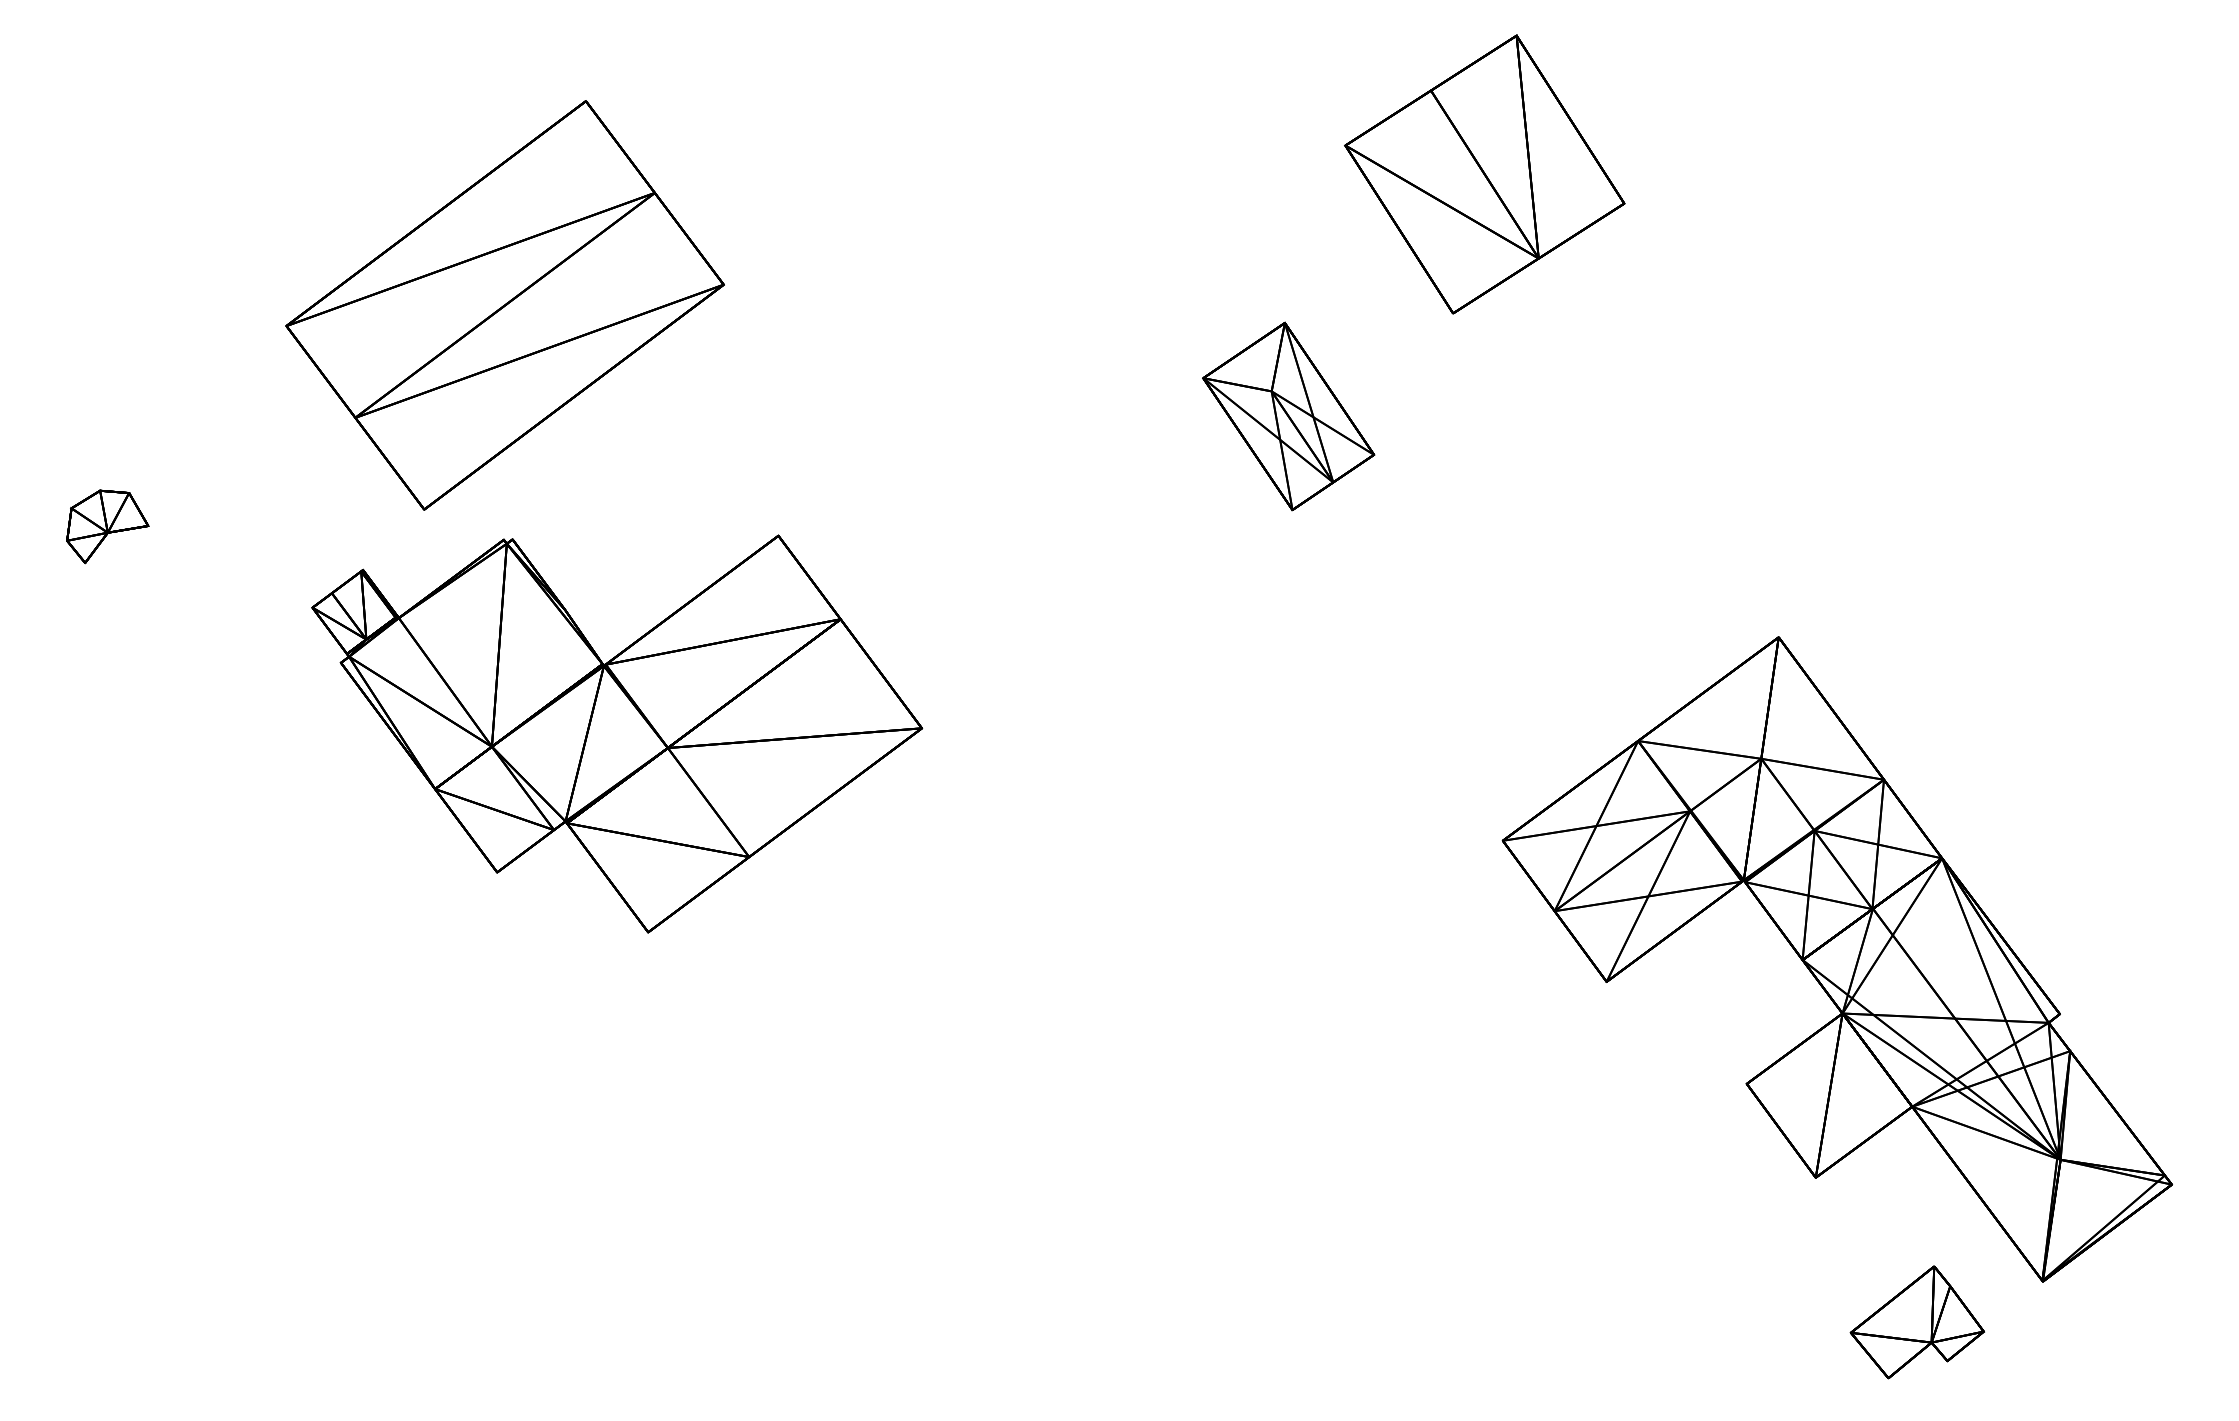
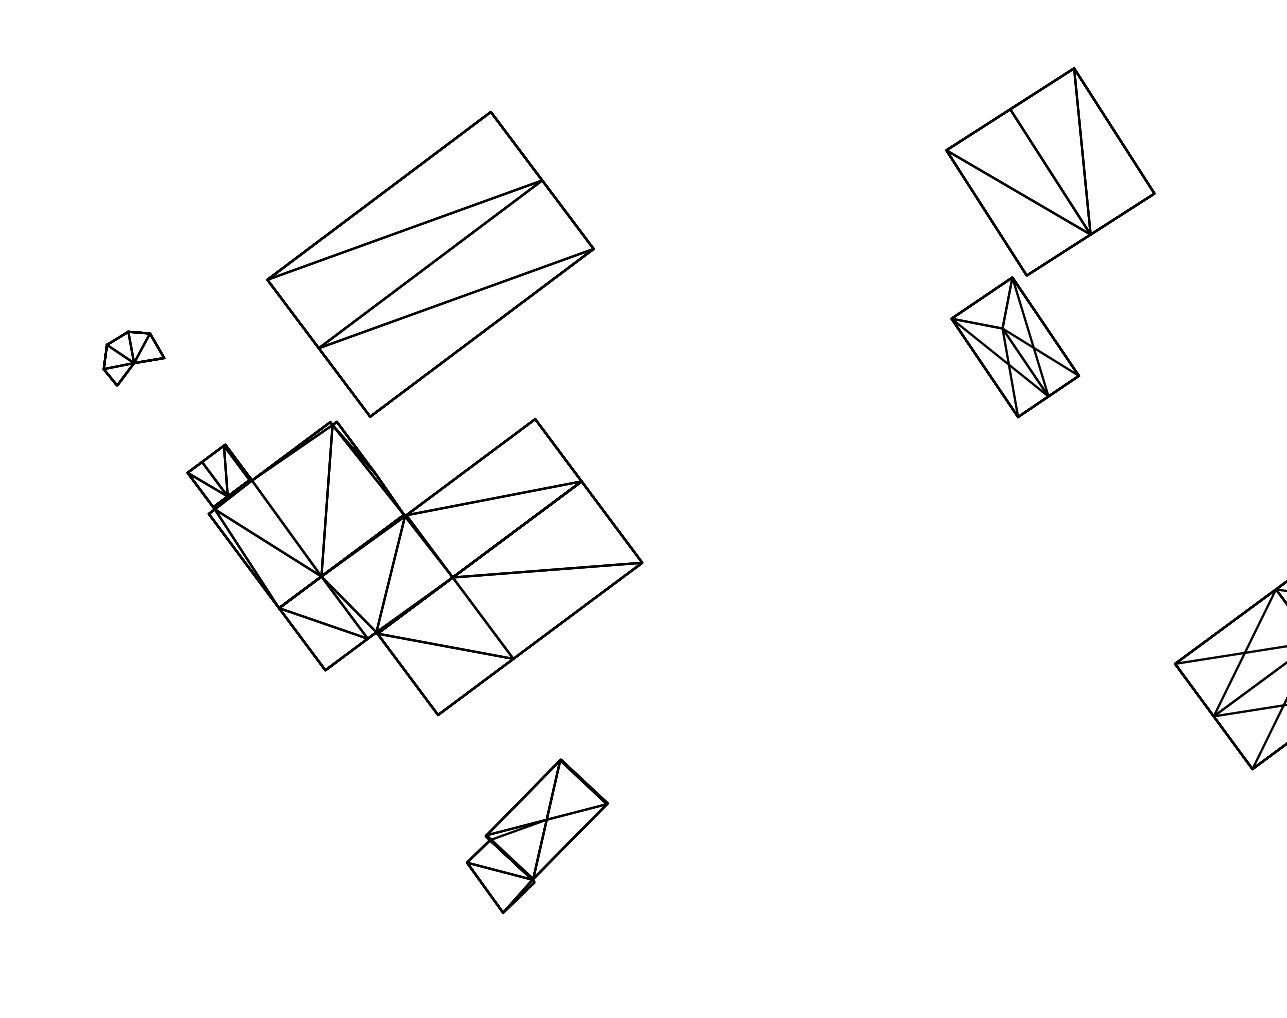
part: (1484, 174) -> (1050, 171), moved
part: (107, 526) -> (133, 358), moved
part: (617, 733) -> (415, 566), moved
part: (648, 1071) -> (537, 836), added

